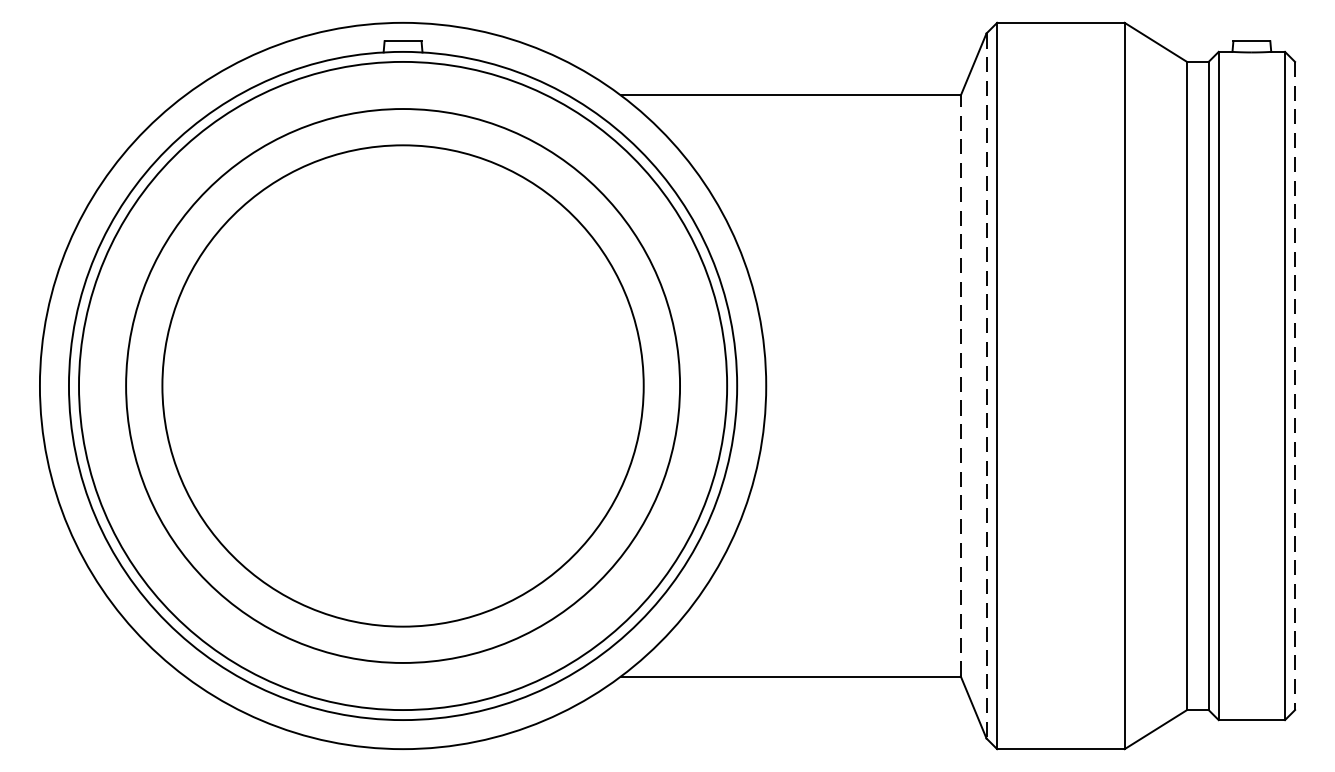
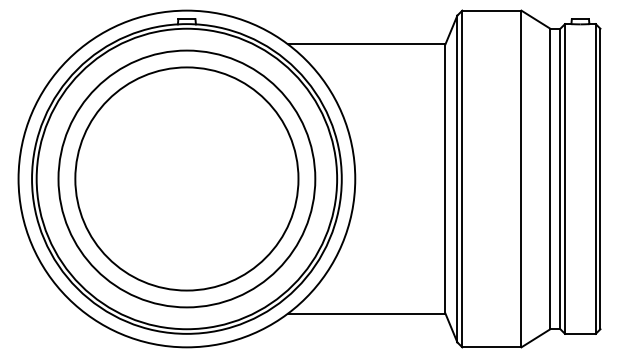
line: (960, 387) -> (445, 179), dashed -> solid
line: (986, 387) -> (457, 179), dashed -> solid
line: (1295, 387) -> (600, 179), dashed -> solid

